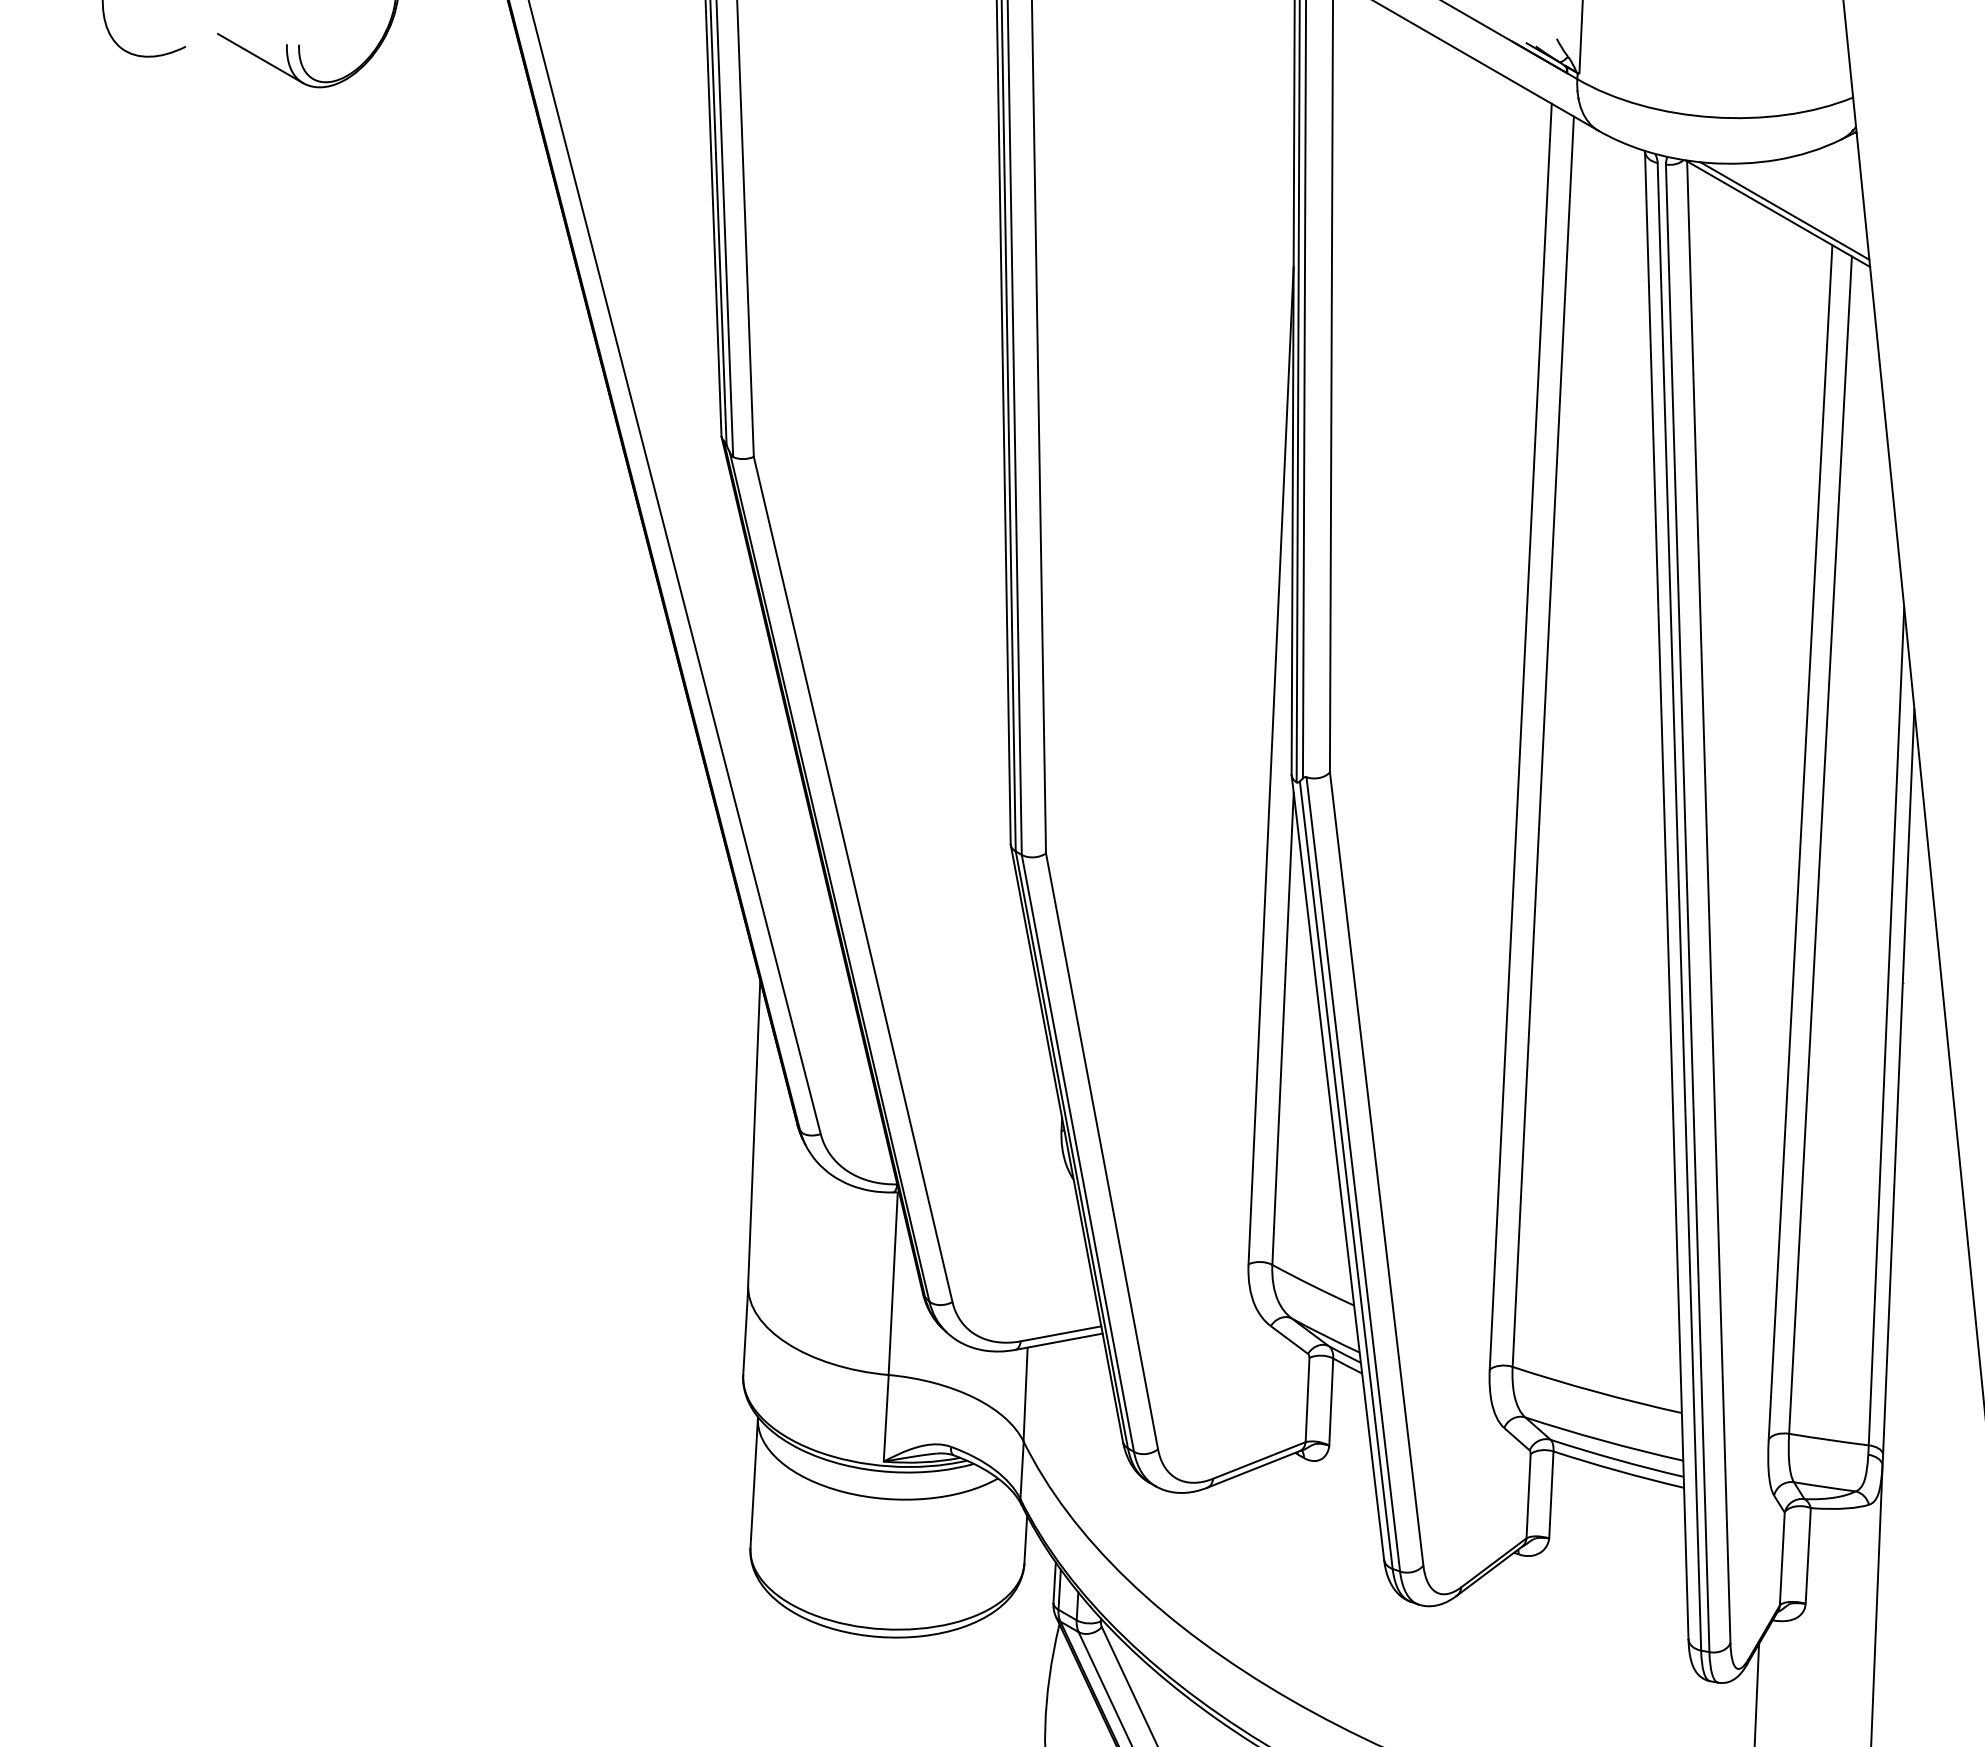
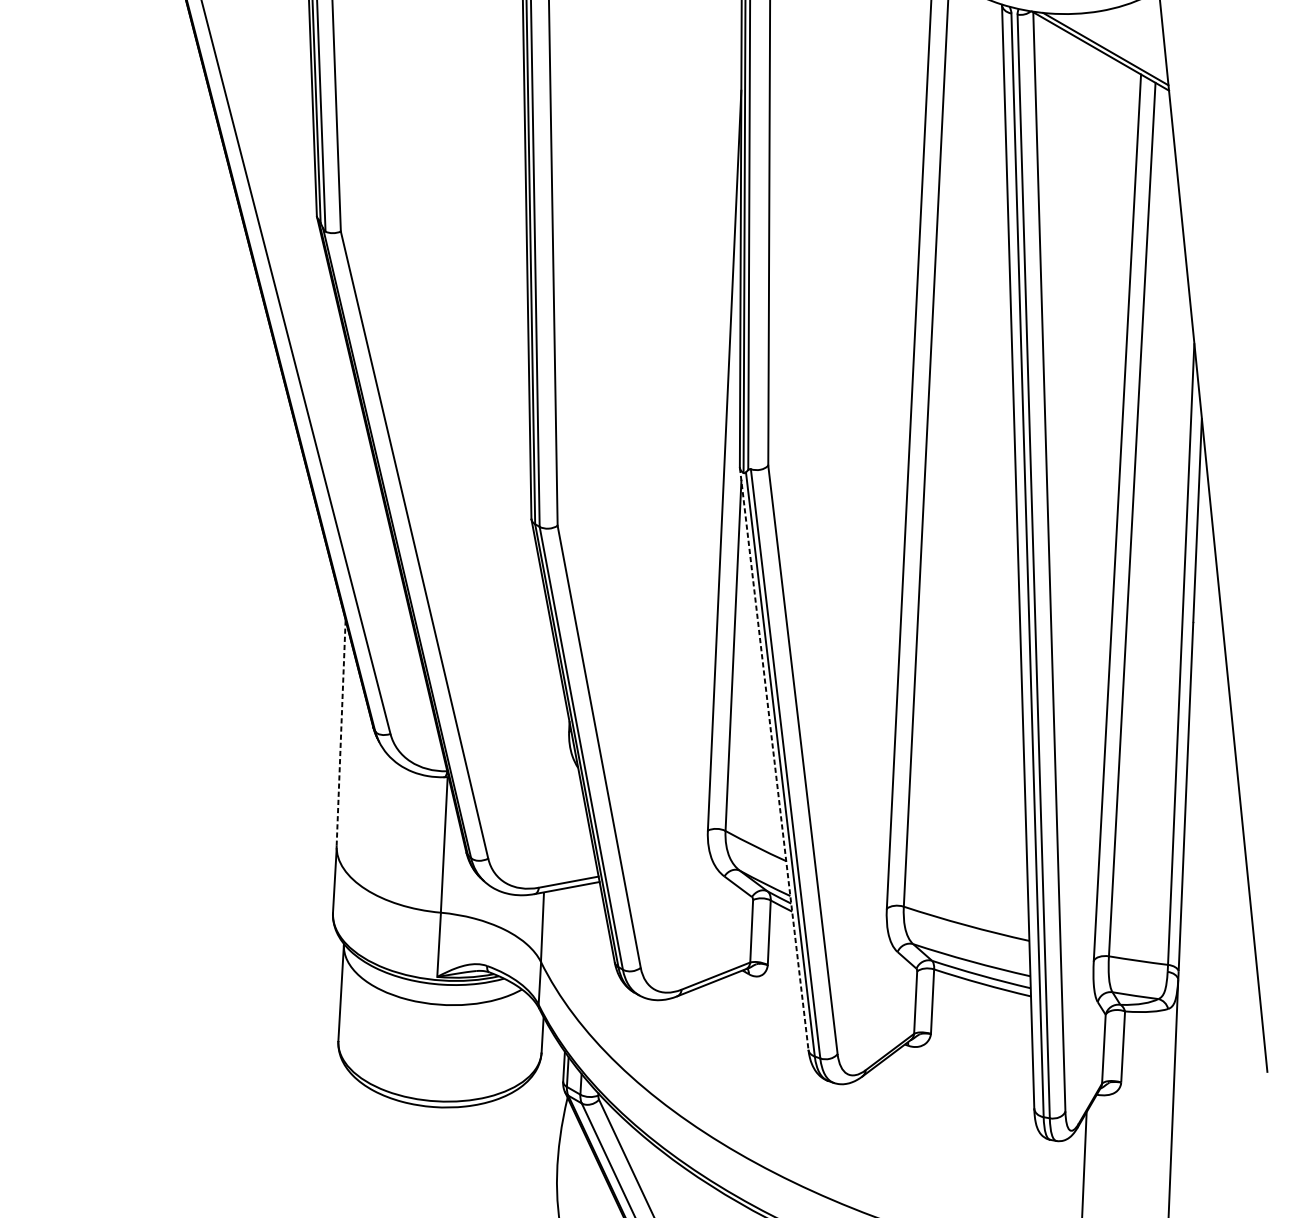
line: (754, 1132) -> (341, 732), solid -> dashed
line: (1337, 1167) -> (773, 758), solid -> dashed

